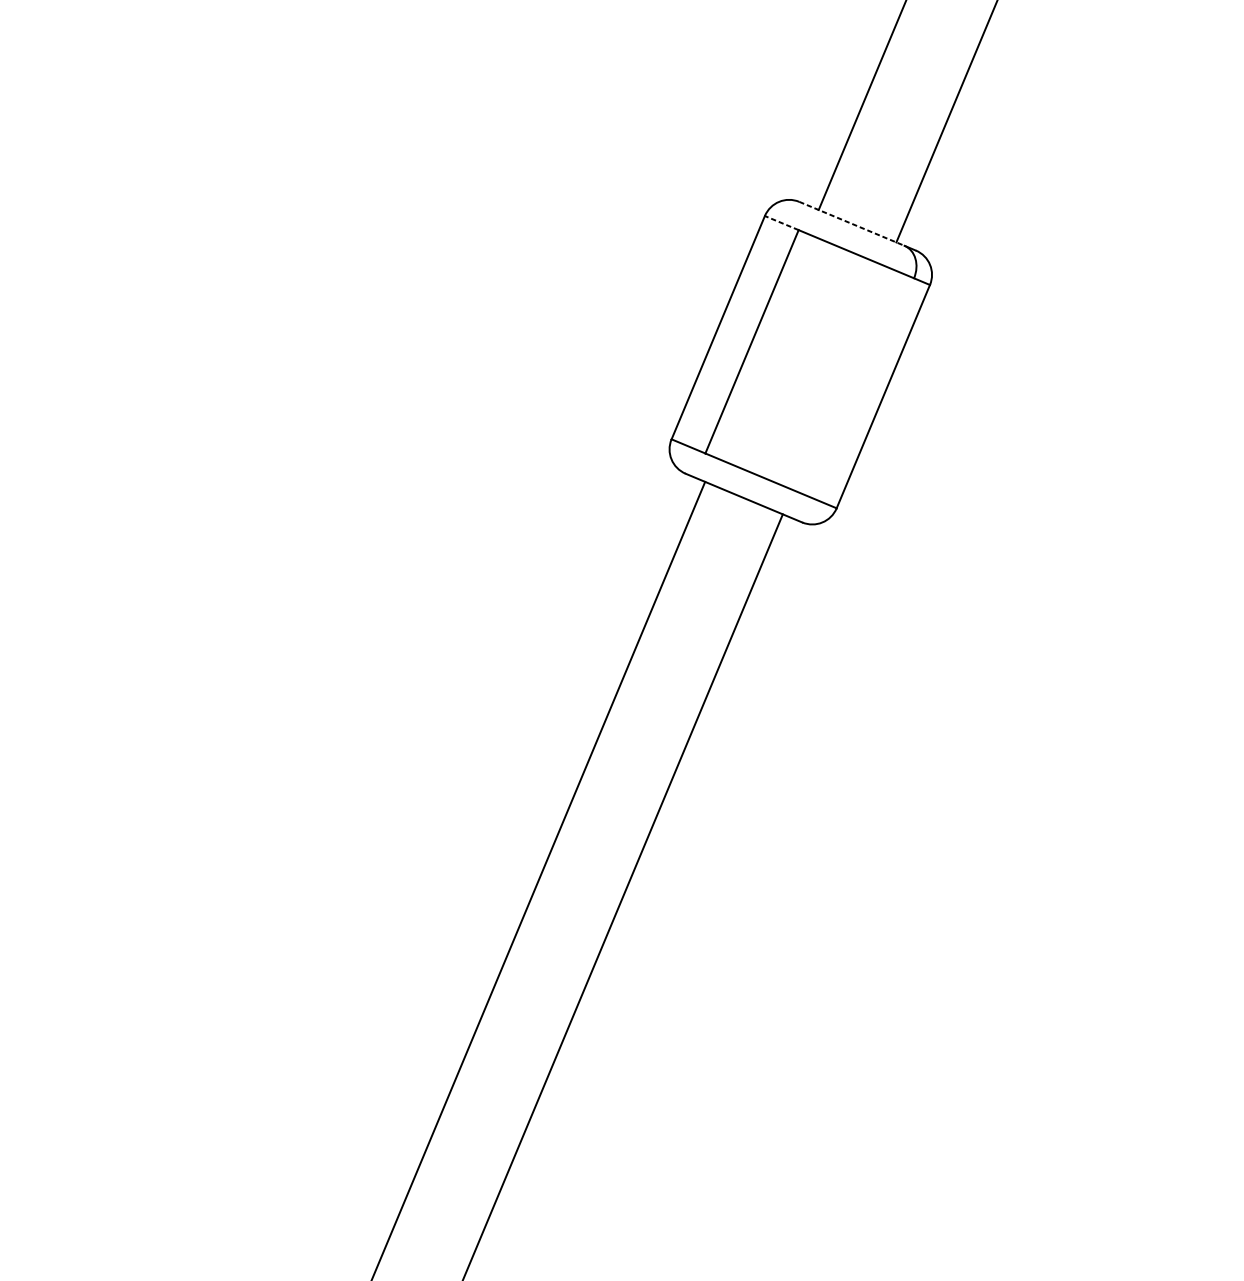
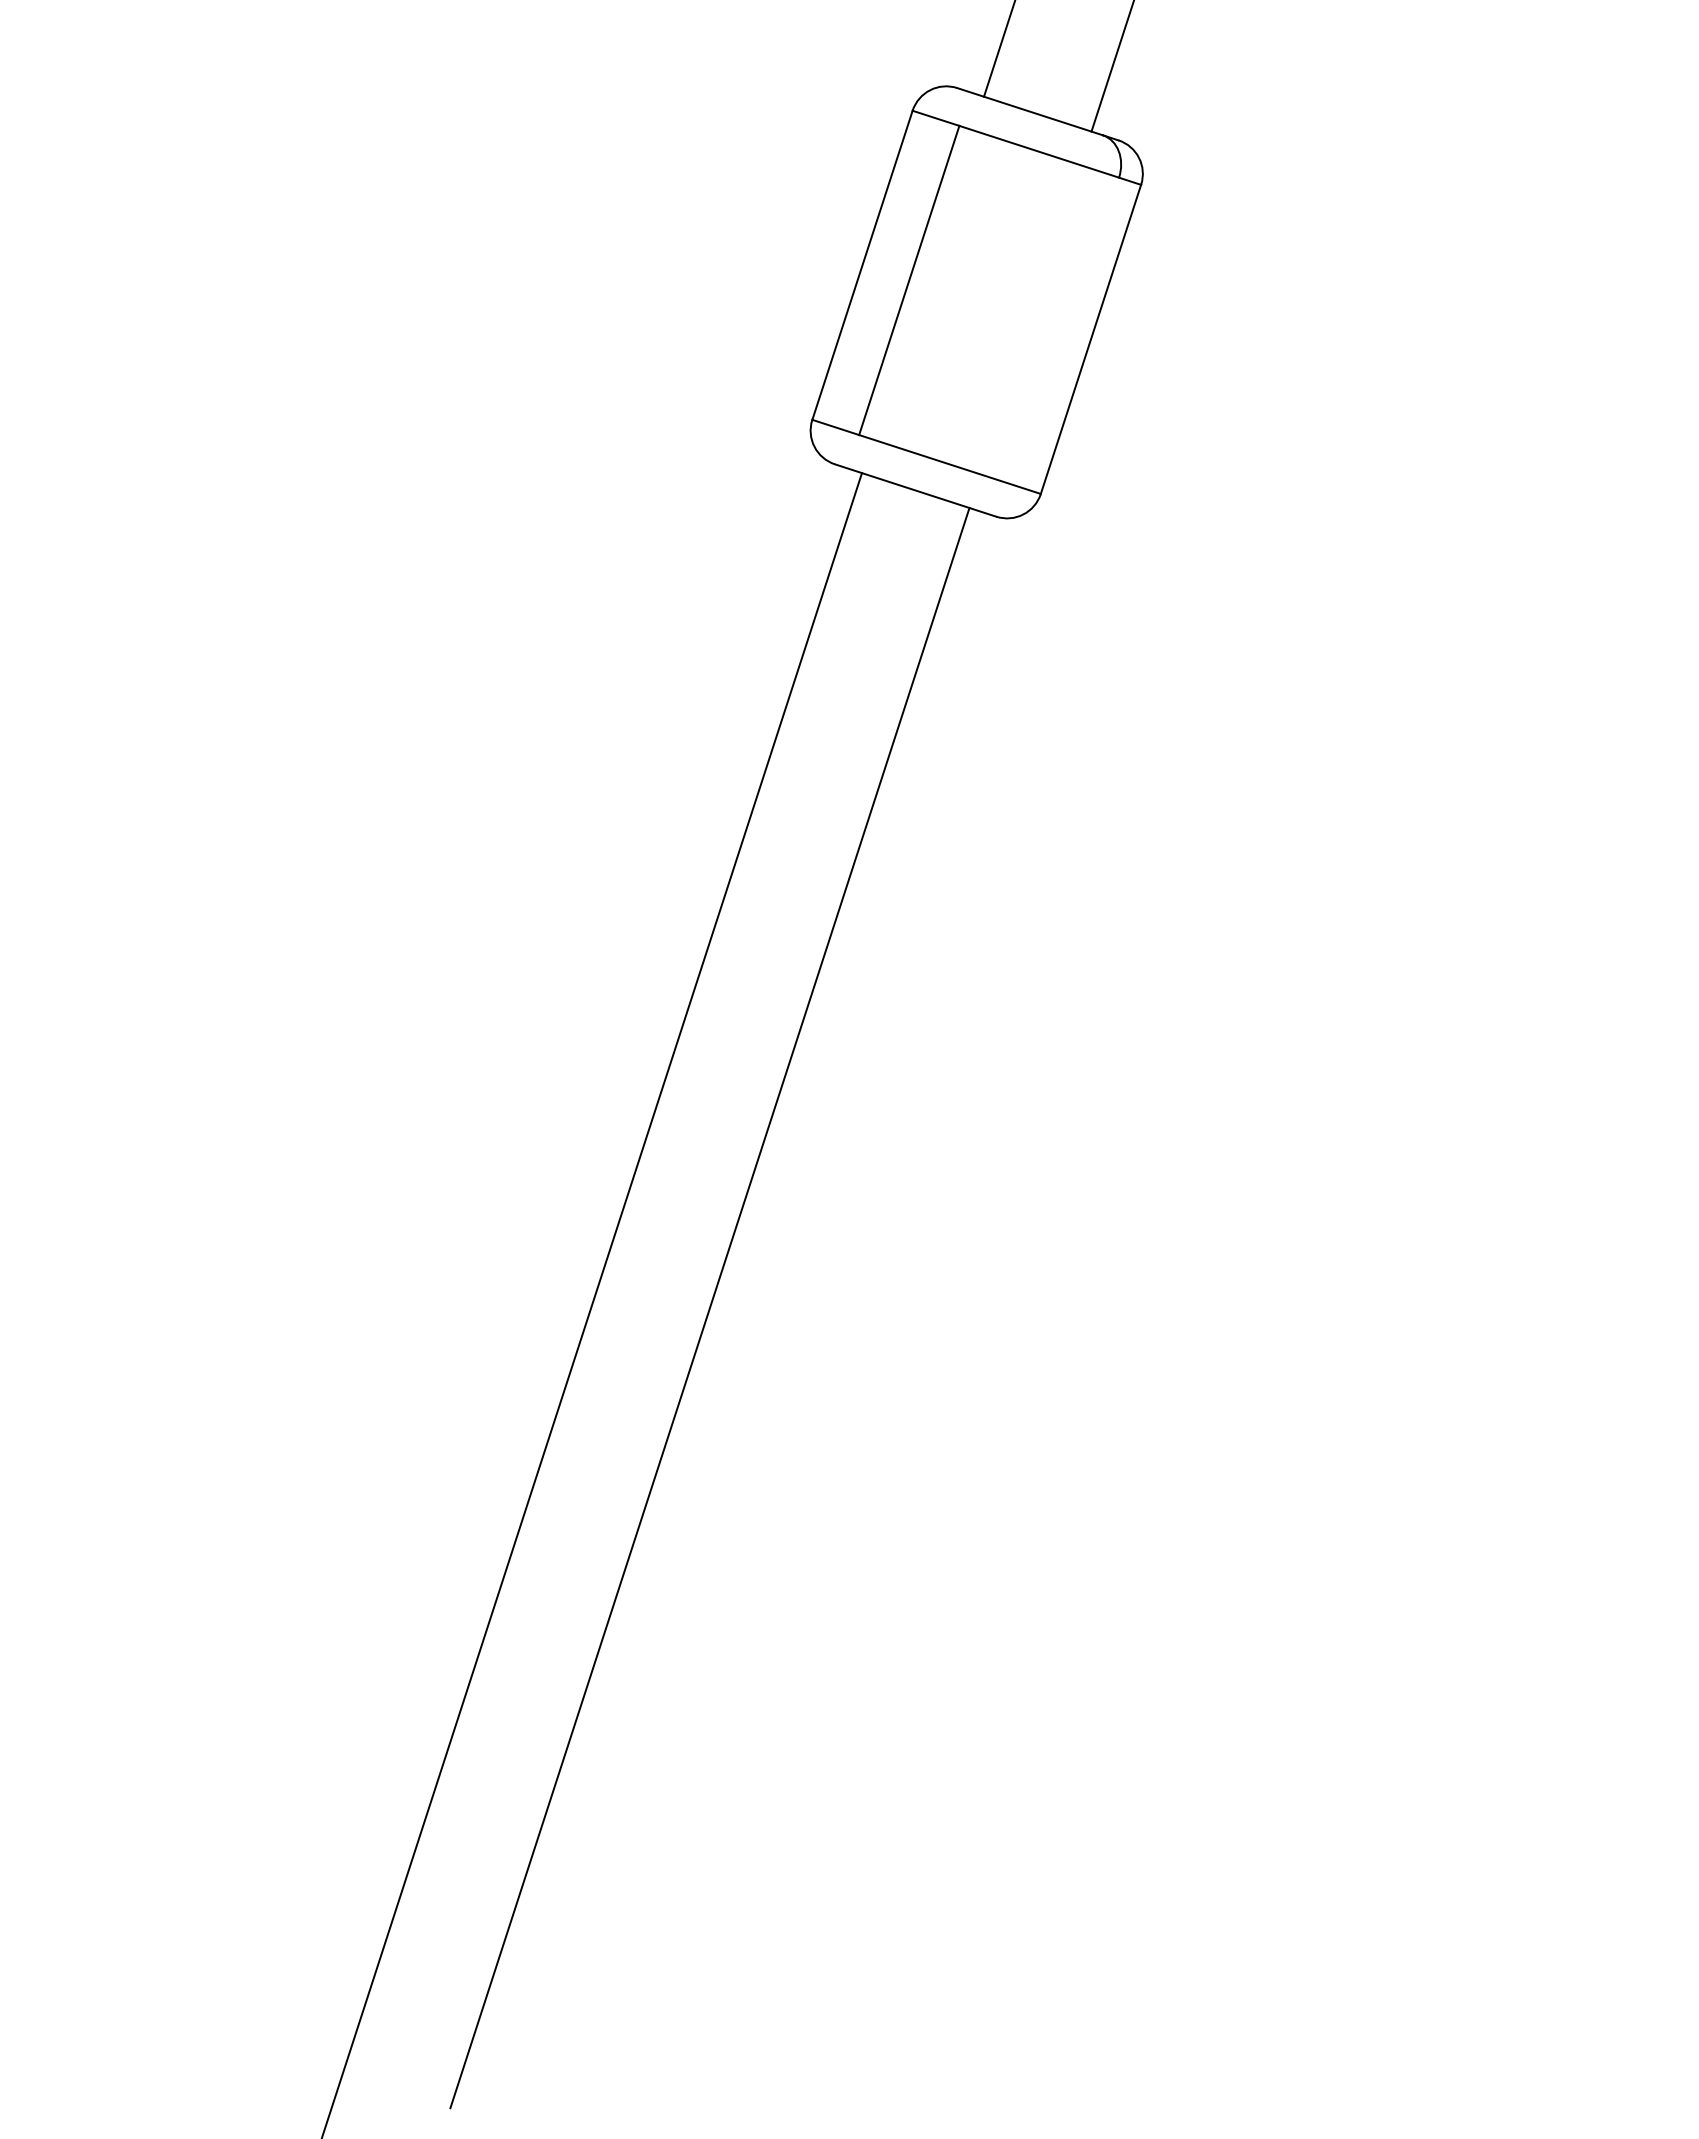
line: (782, 223) -> (936, 118), dashed -> solid
line: (852, 223) -> (1030, 111), dashed -> solid

